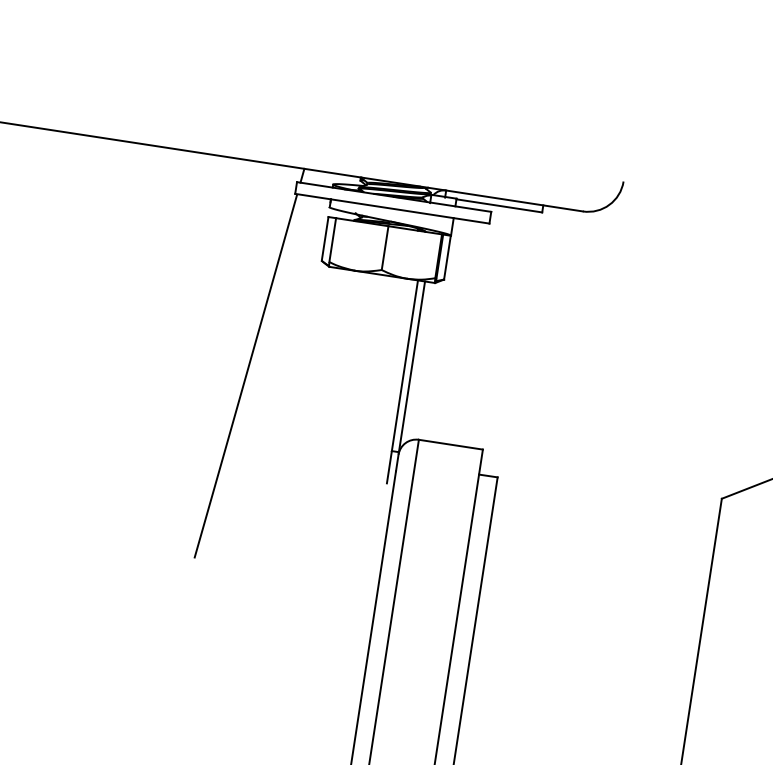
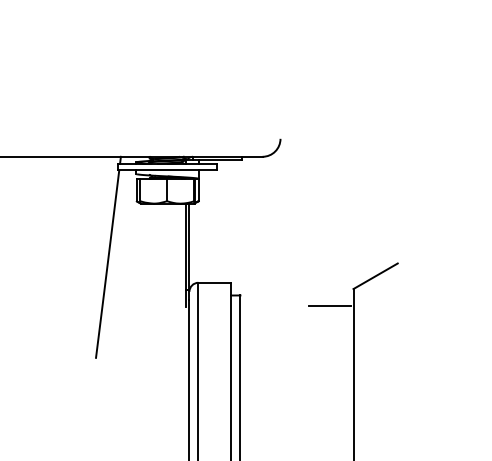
line: (669, 525) -> (329, 306), added

